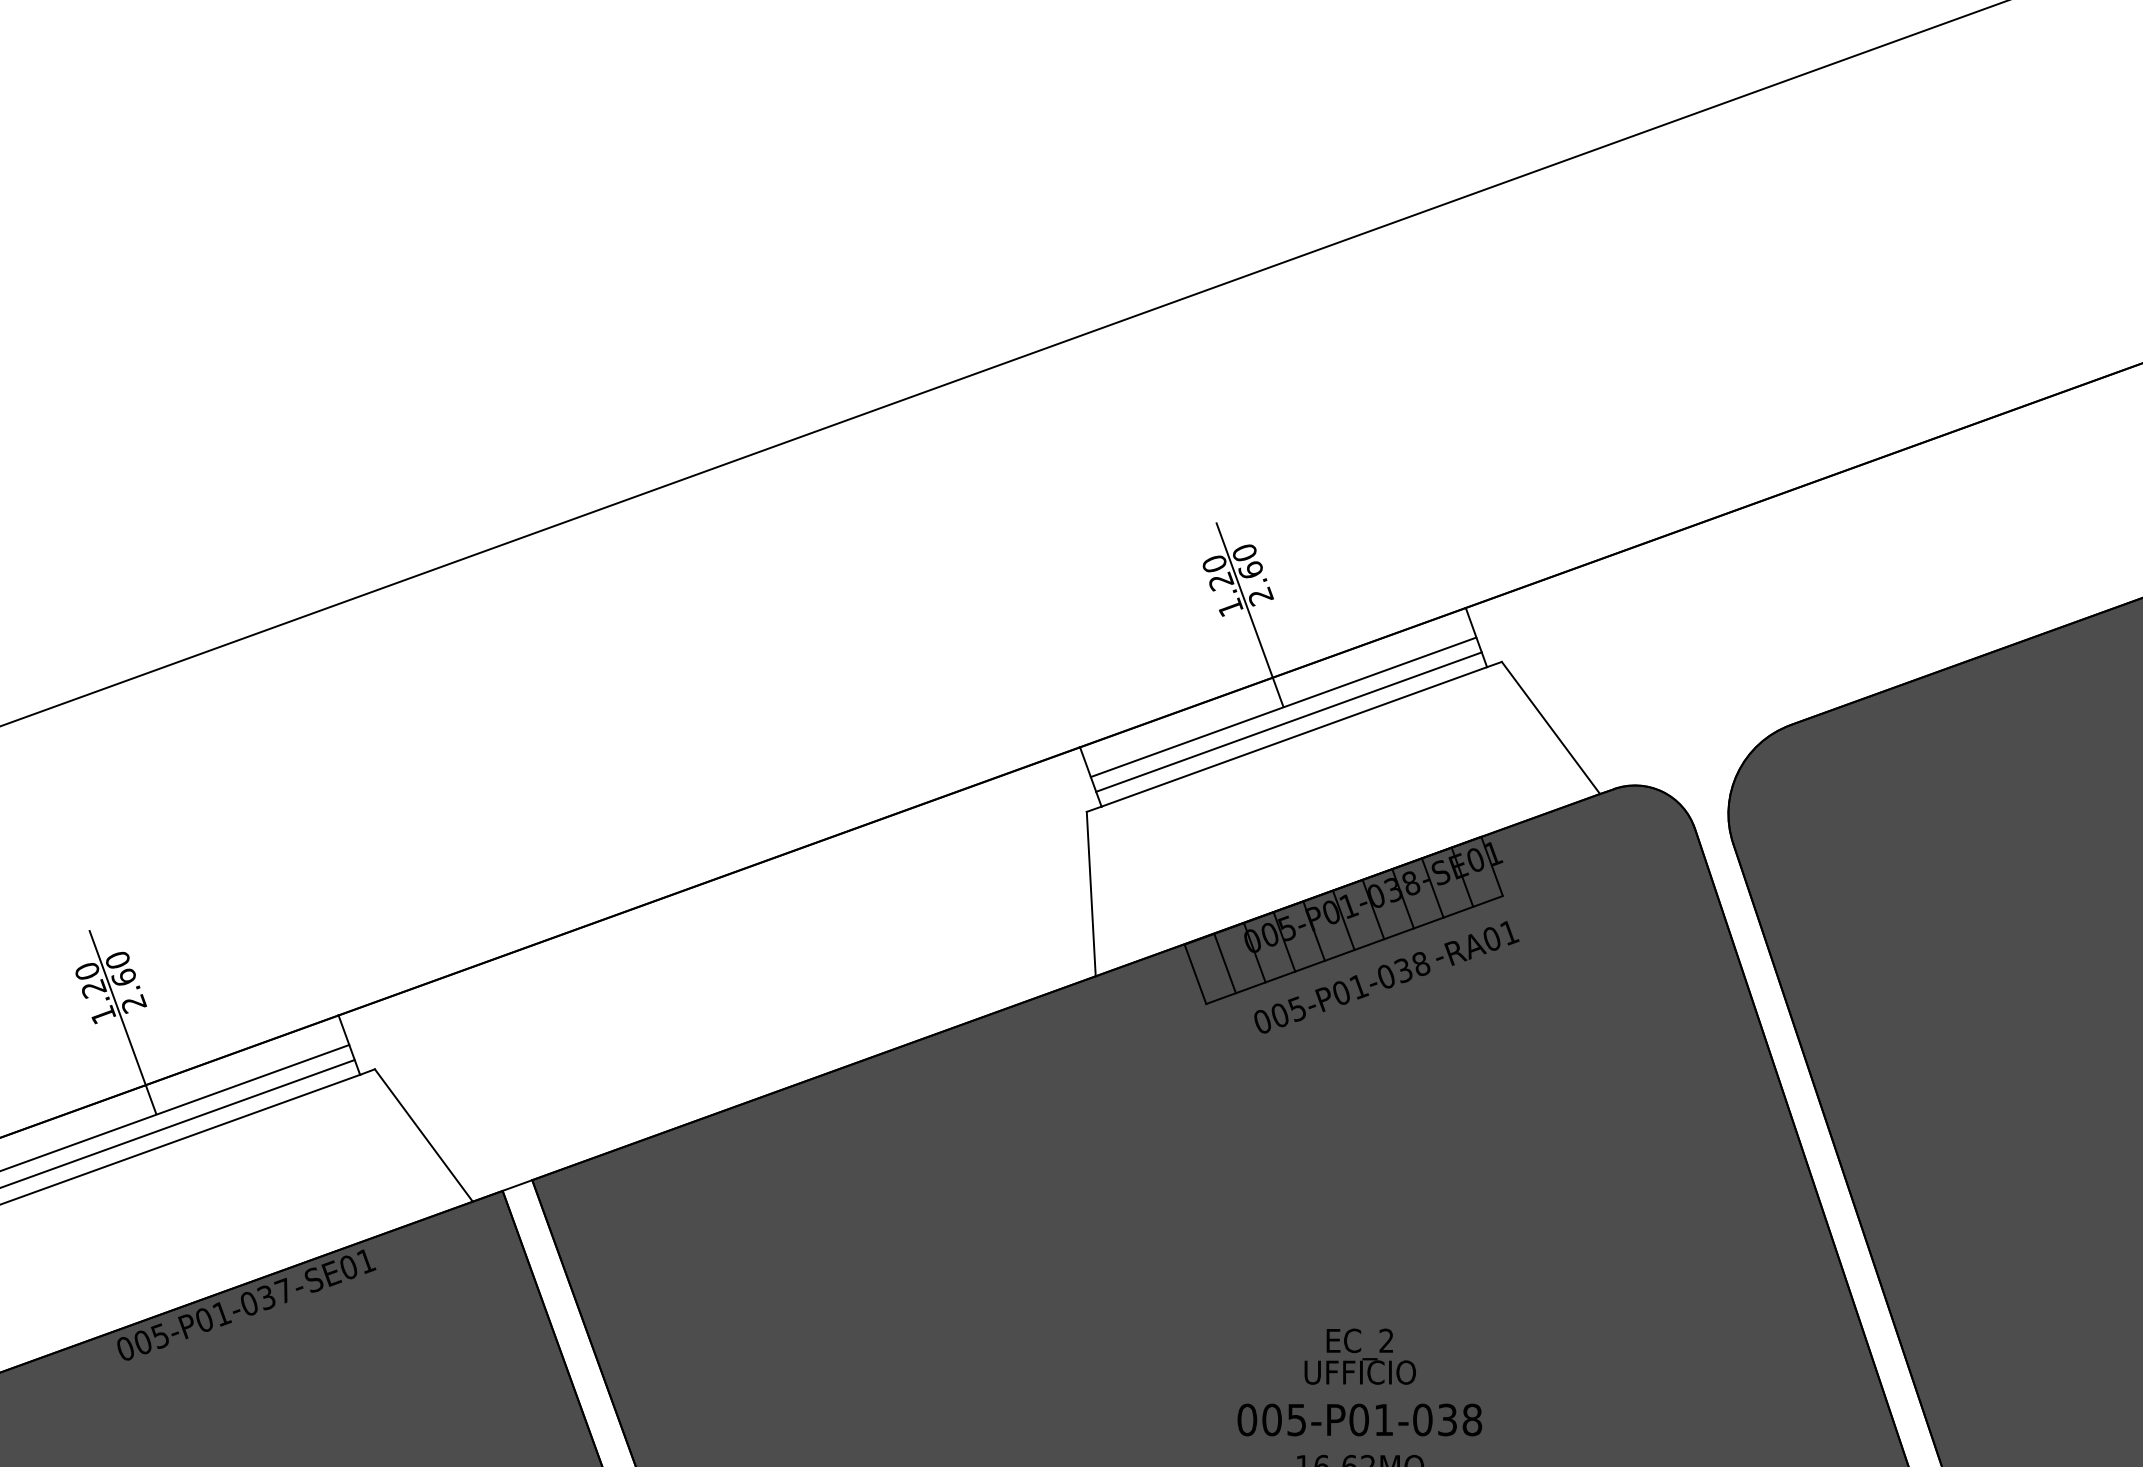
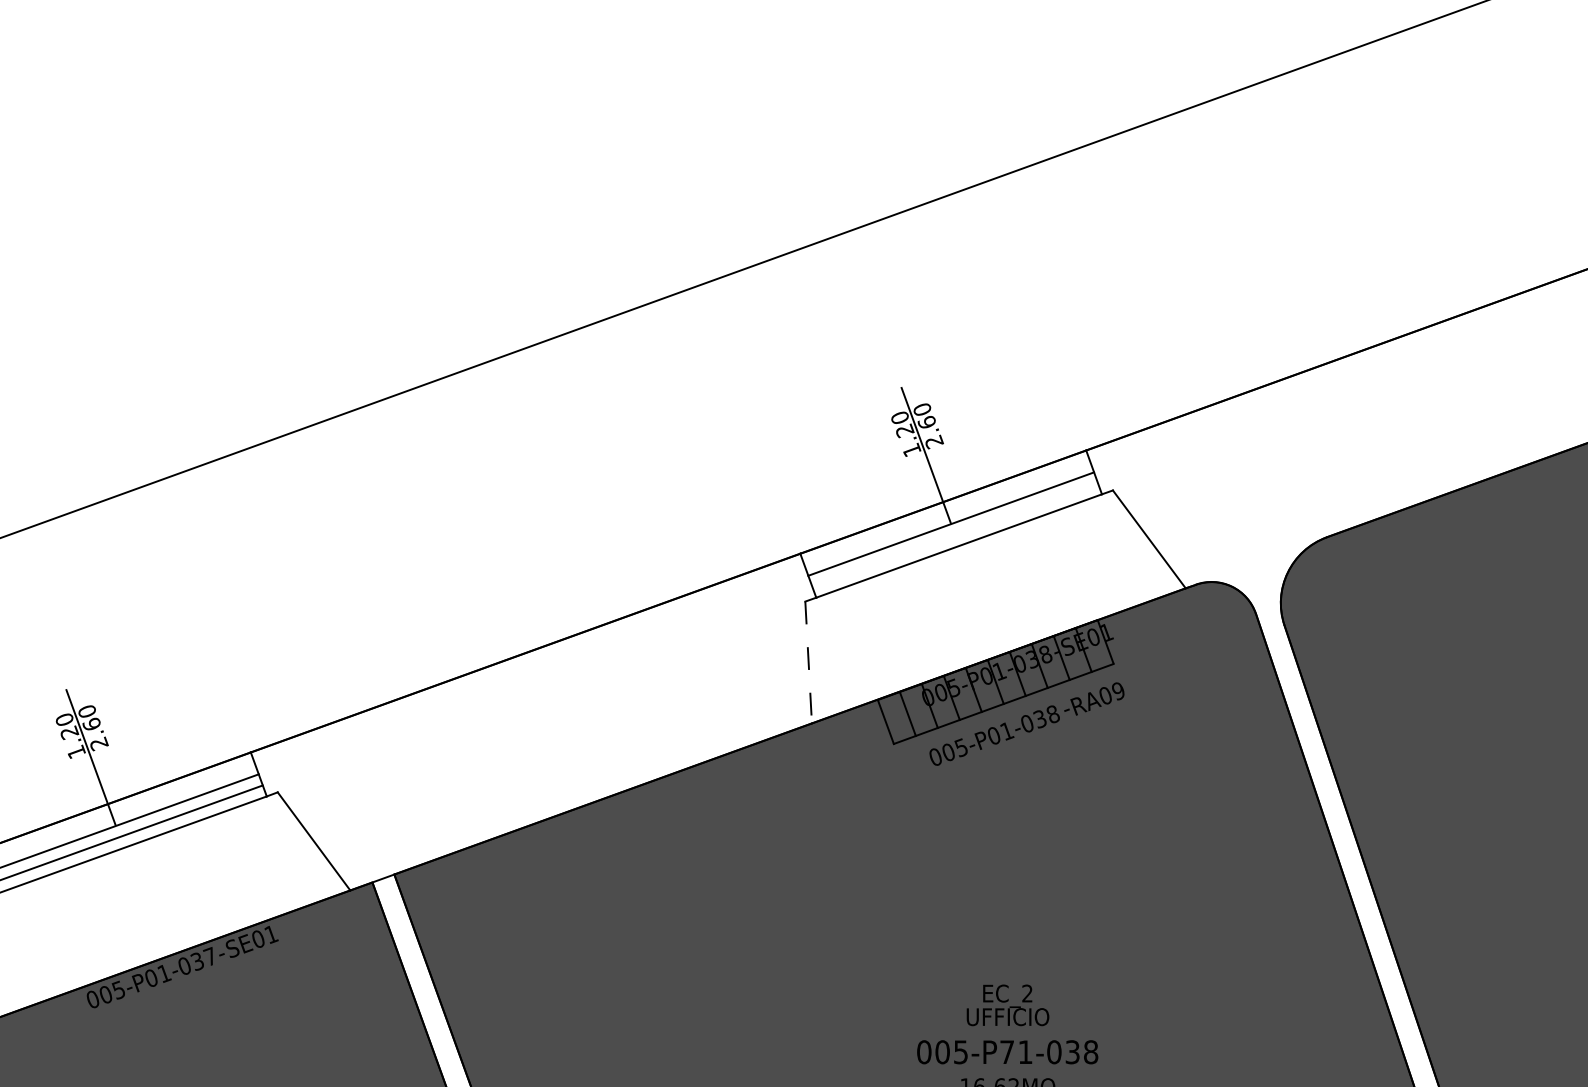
line: (1288, 721) -> (954, 534), removed
line: (1091, 894) -> (808, 662), solid -> dashed
text: (1509, 932) -> (1118, 690), RA01 -> RA09
text: (1358, 1419) -> (1006, 1051), 005-P01-038 -> 005-P71-038

